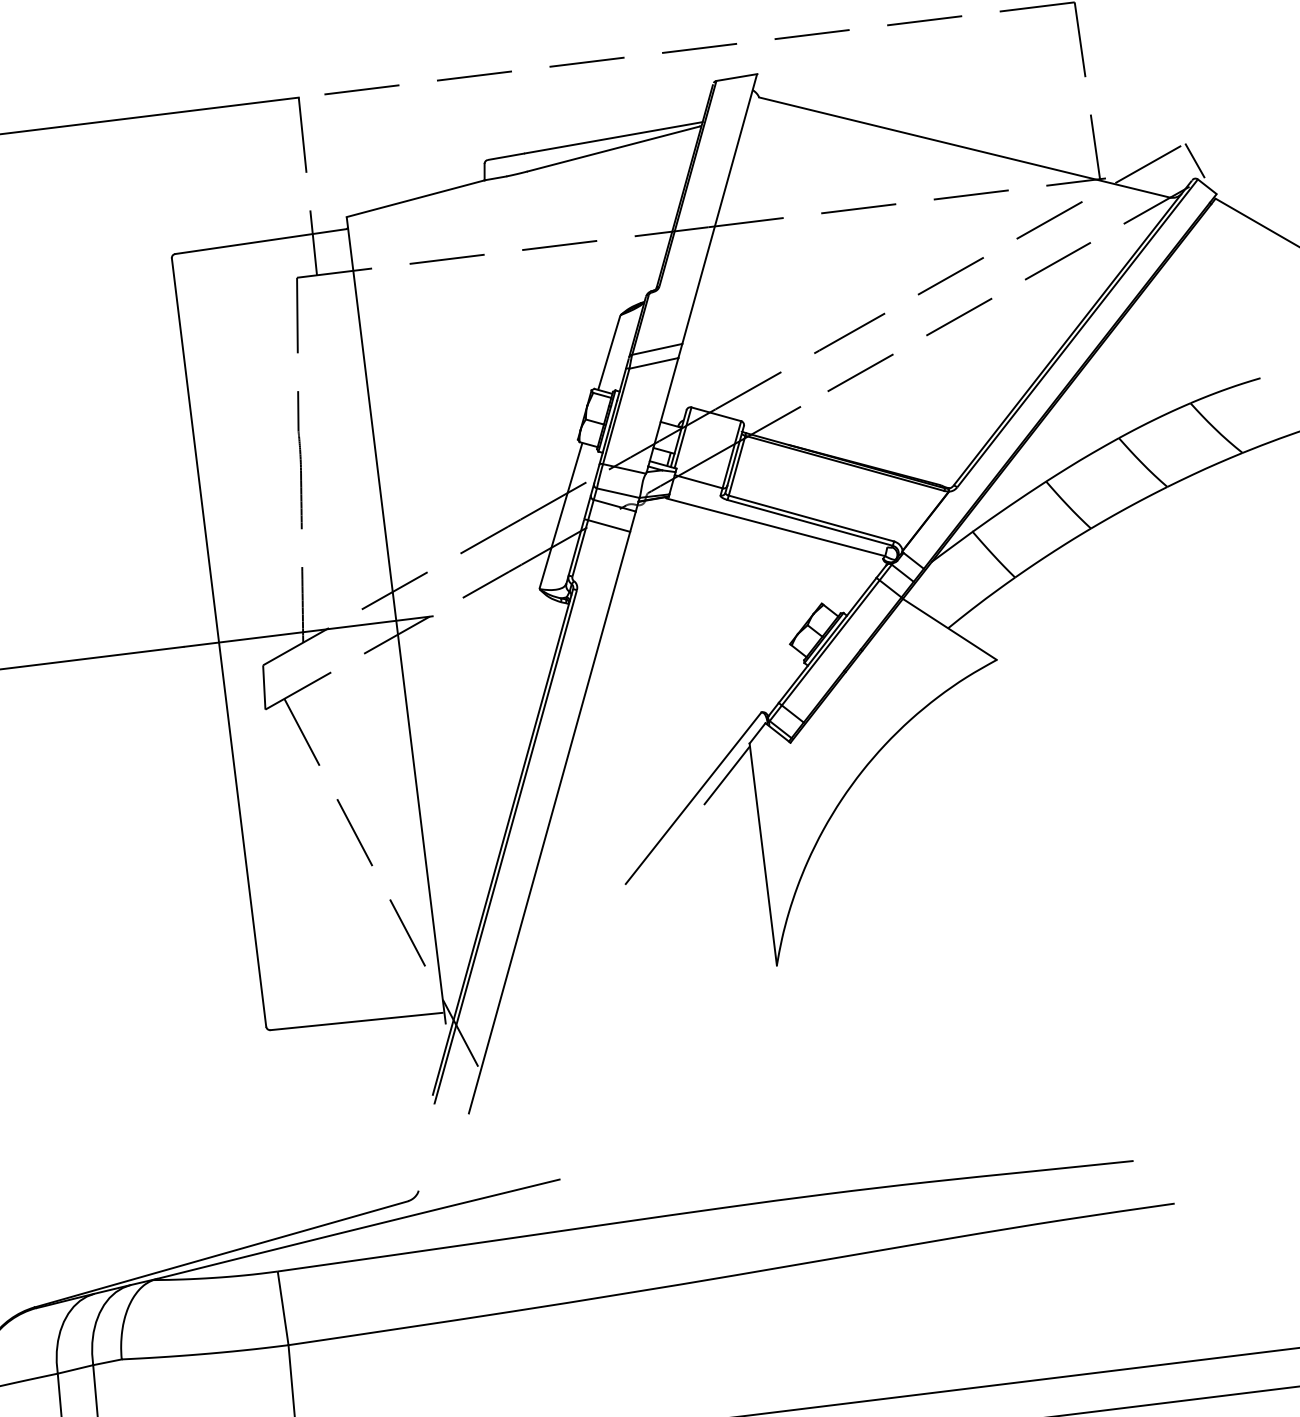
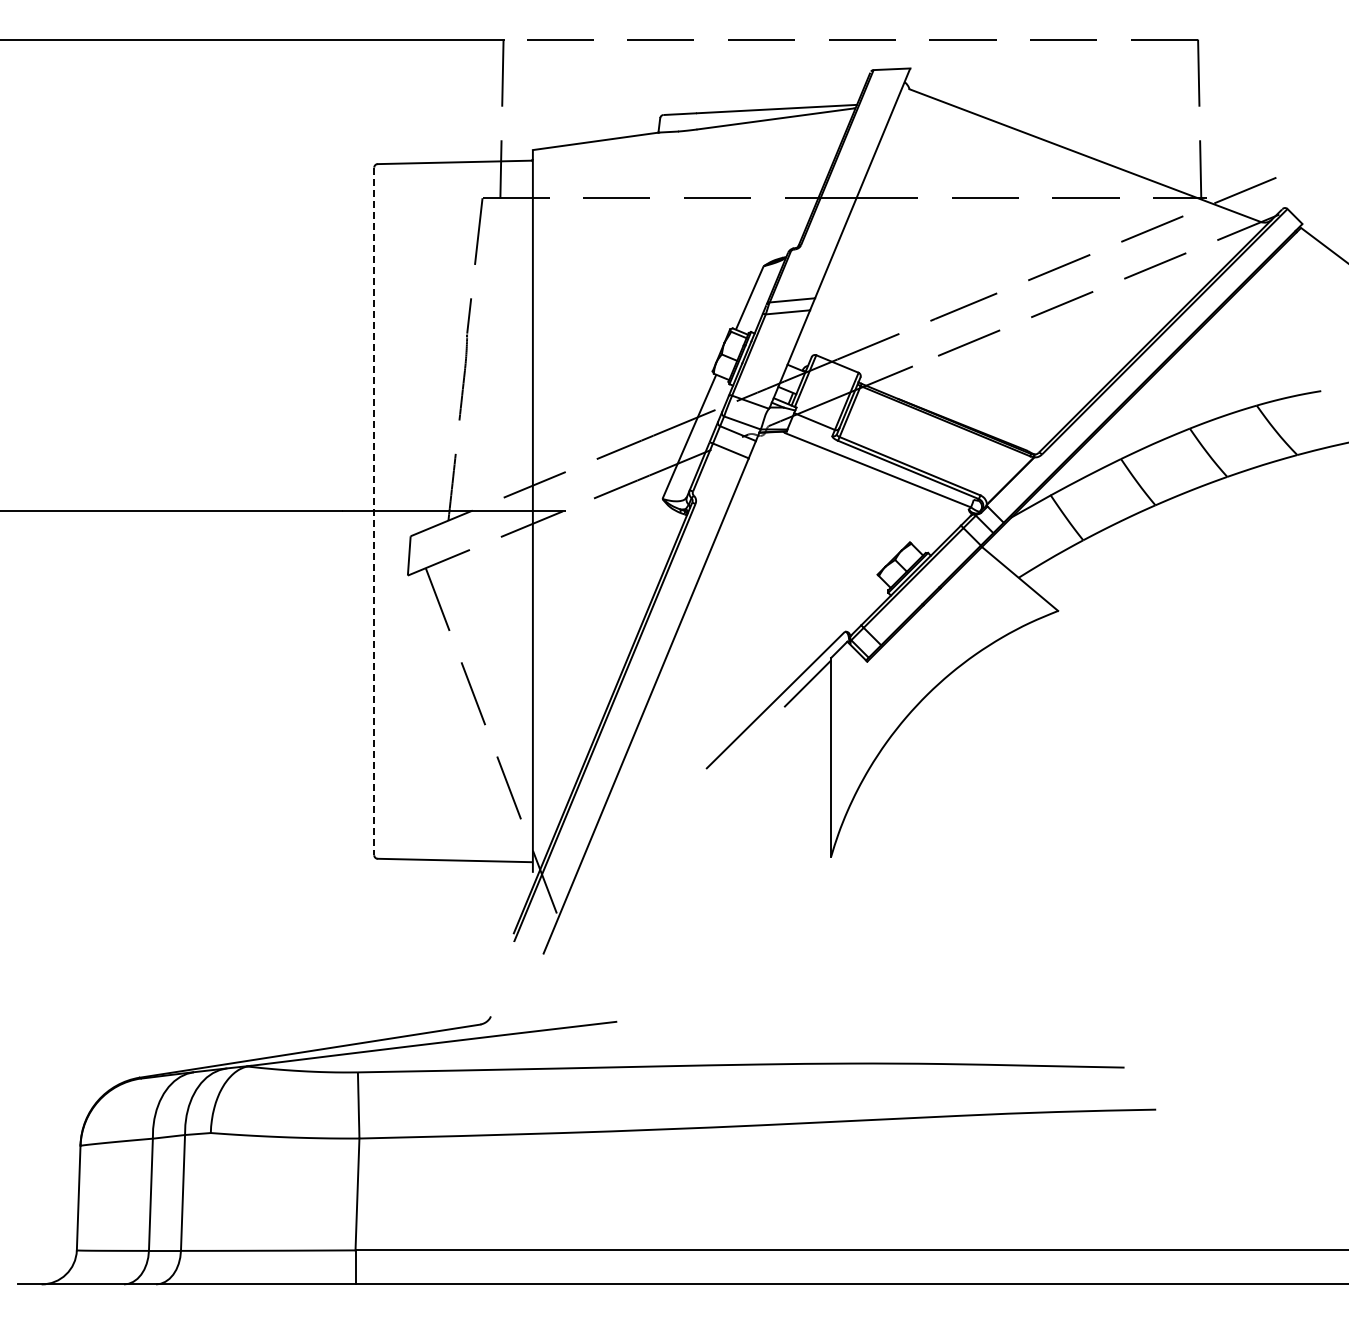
line: (1194, 161) -> (1286, 192), removed
line: (219, 642) -> (374, 511), solid -> dashed

